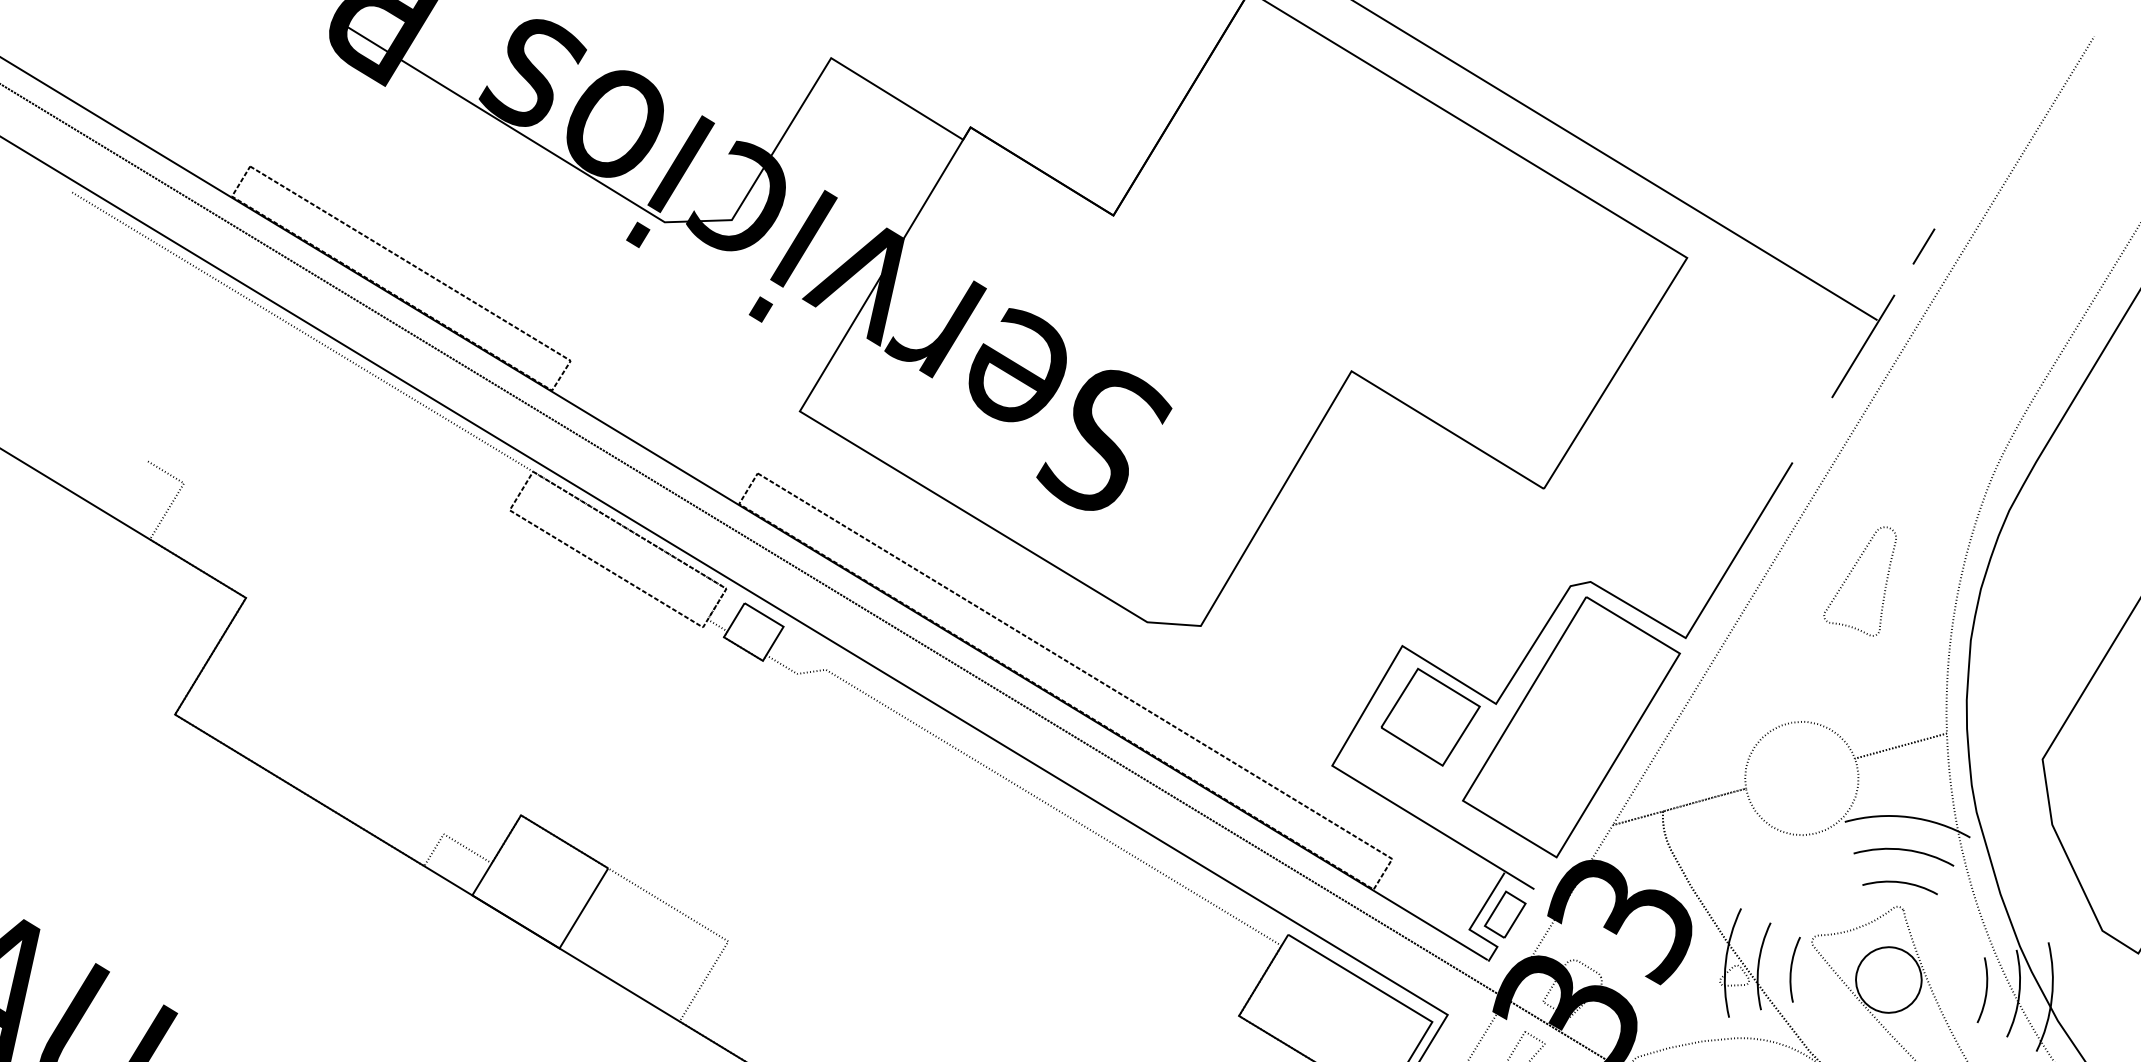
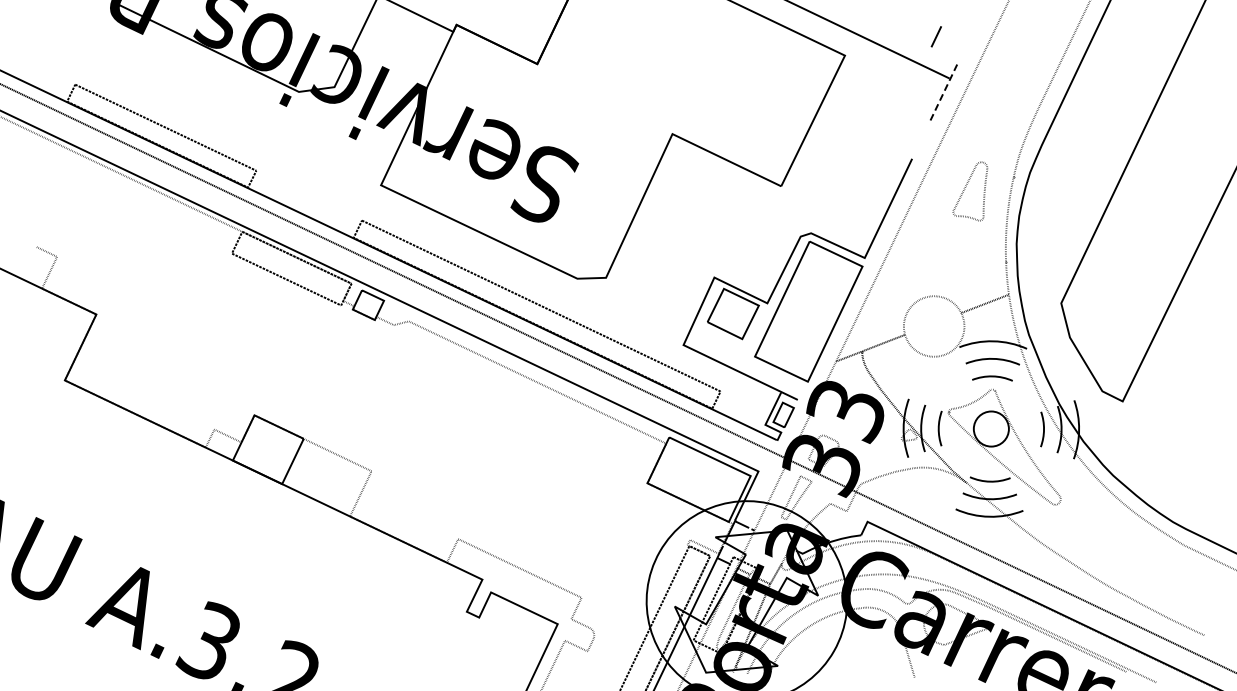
line: (1922, 245) -> (935, 36), moved
line: (1863, 346) -> (943, 93), solid -> dashed
part: (1860, 579) -> (970, 191), moved

